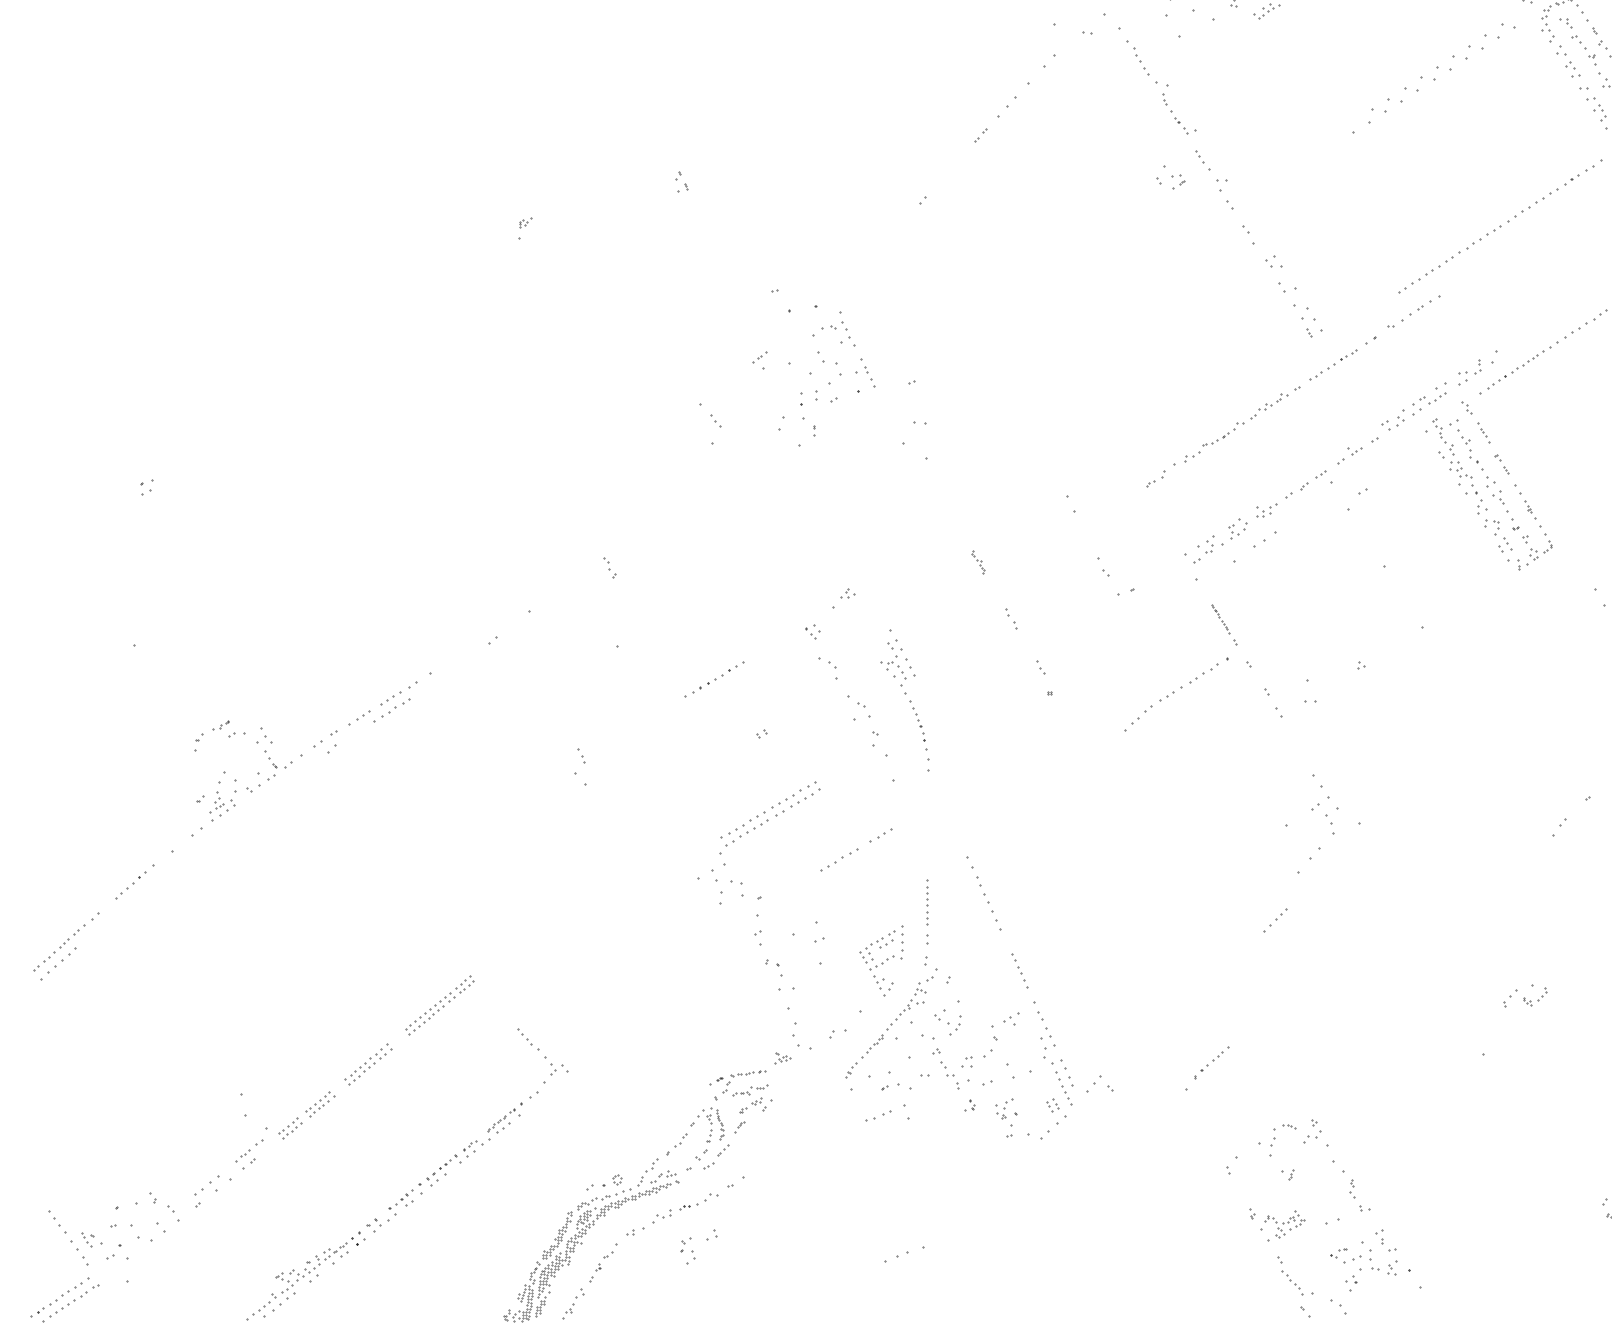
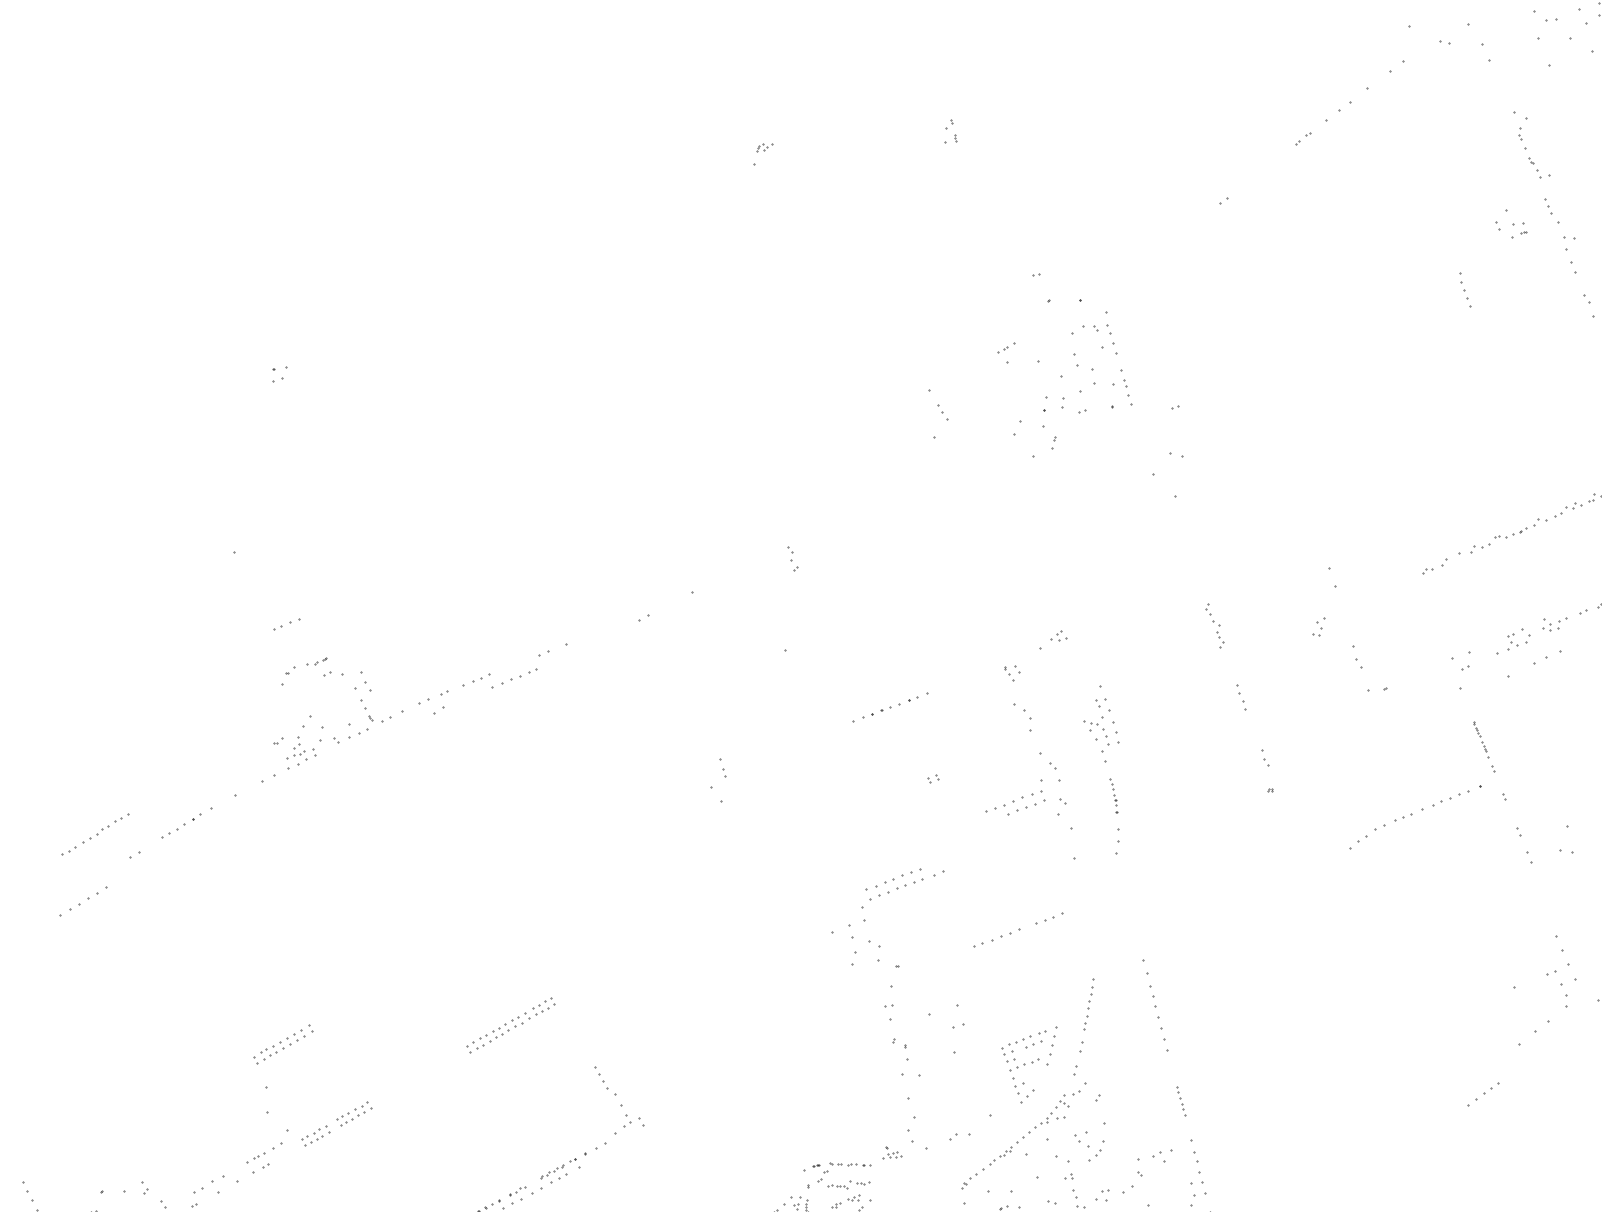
part: (1141, 61) -> (1465, 290), moved
part: (1209, 544) -> (1318, 626), moved
part: (978, 562) -> (1215, 626), size x1.6
part: (390, 698) -> (285, 624), moved
part: (917, 720) -> (1113, 794), size x0.7
part: (795, 794) -> (1016, 801), moved
part: (59, 947) -> (96, 834), moved
part: (1019, 970) -> (1180, 1101), size x0.7
part: (368, 1064) -> (283, 1044), moved

